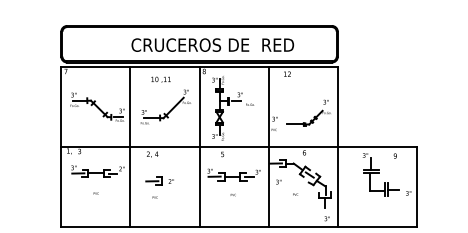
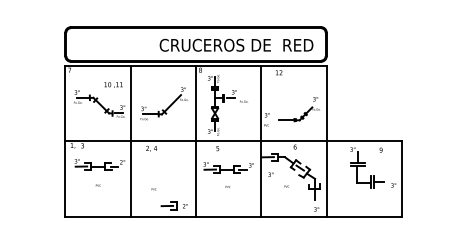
text: (212, 44) -> (236, 44), moved
text: (160, 79) -> (113, 84), moved
part: (158, 180) -> (173, 205), moved

